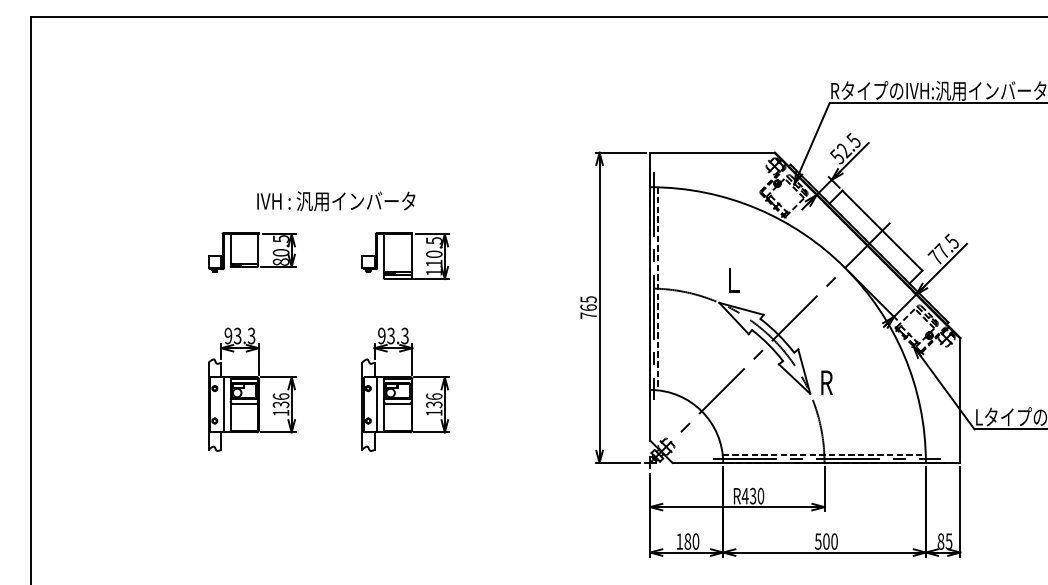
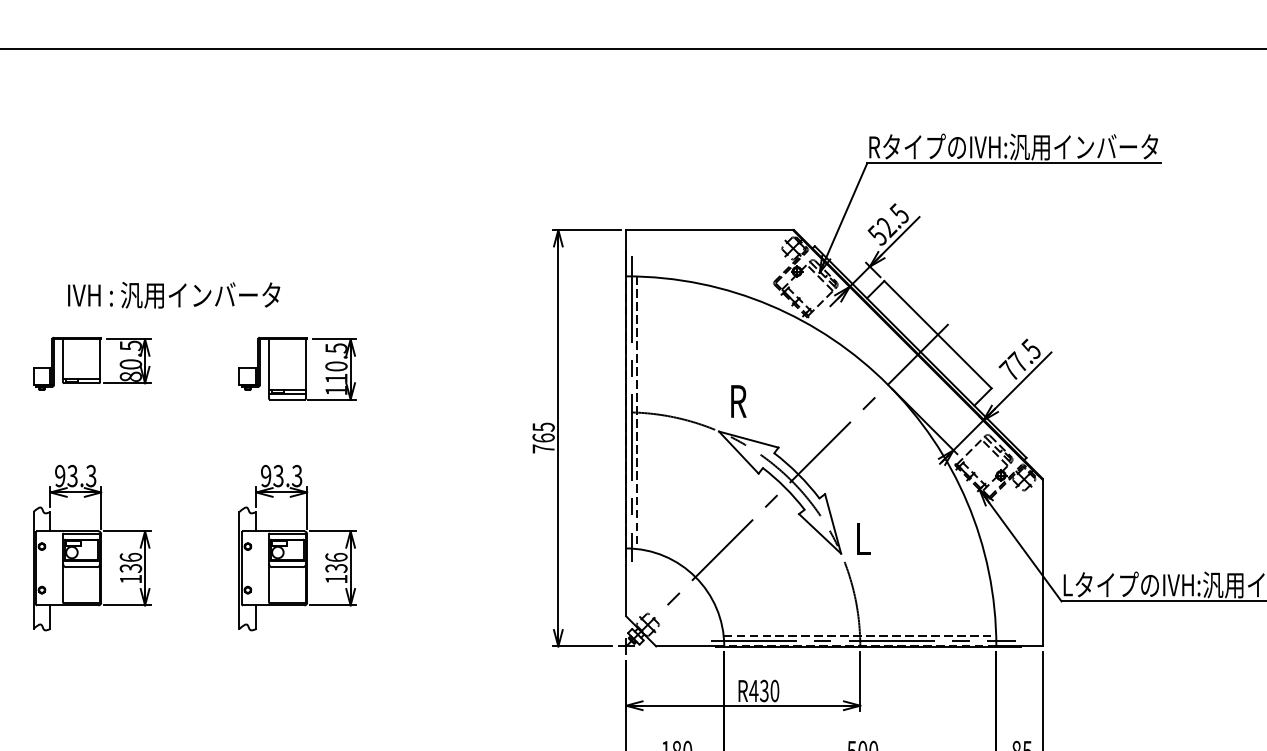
text: (336, 201) -> (174, 295), moved
text: (733, 280) -> (738, 401), L -> R
text: (826, 382) -> (862, 538), R -> L
line: (223, 404) -> (53, 567), removed
line: (377, 404) -> (260, 567), removed

